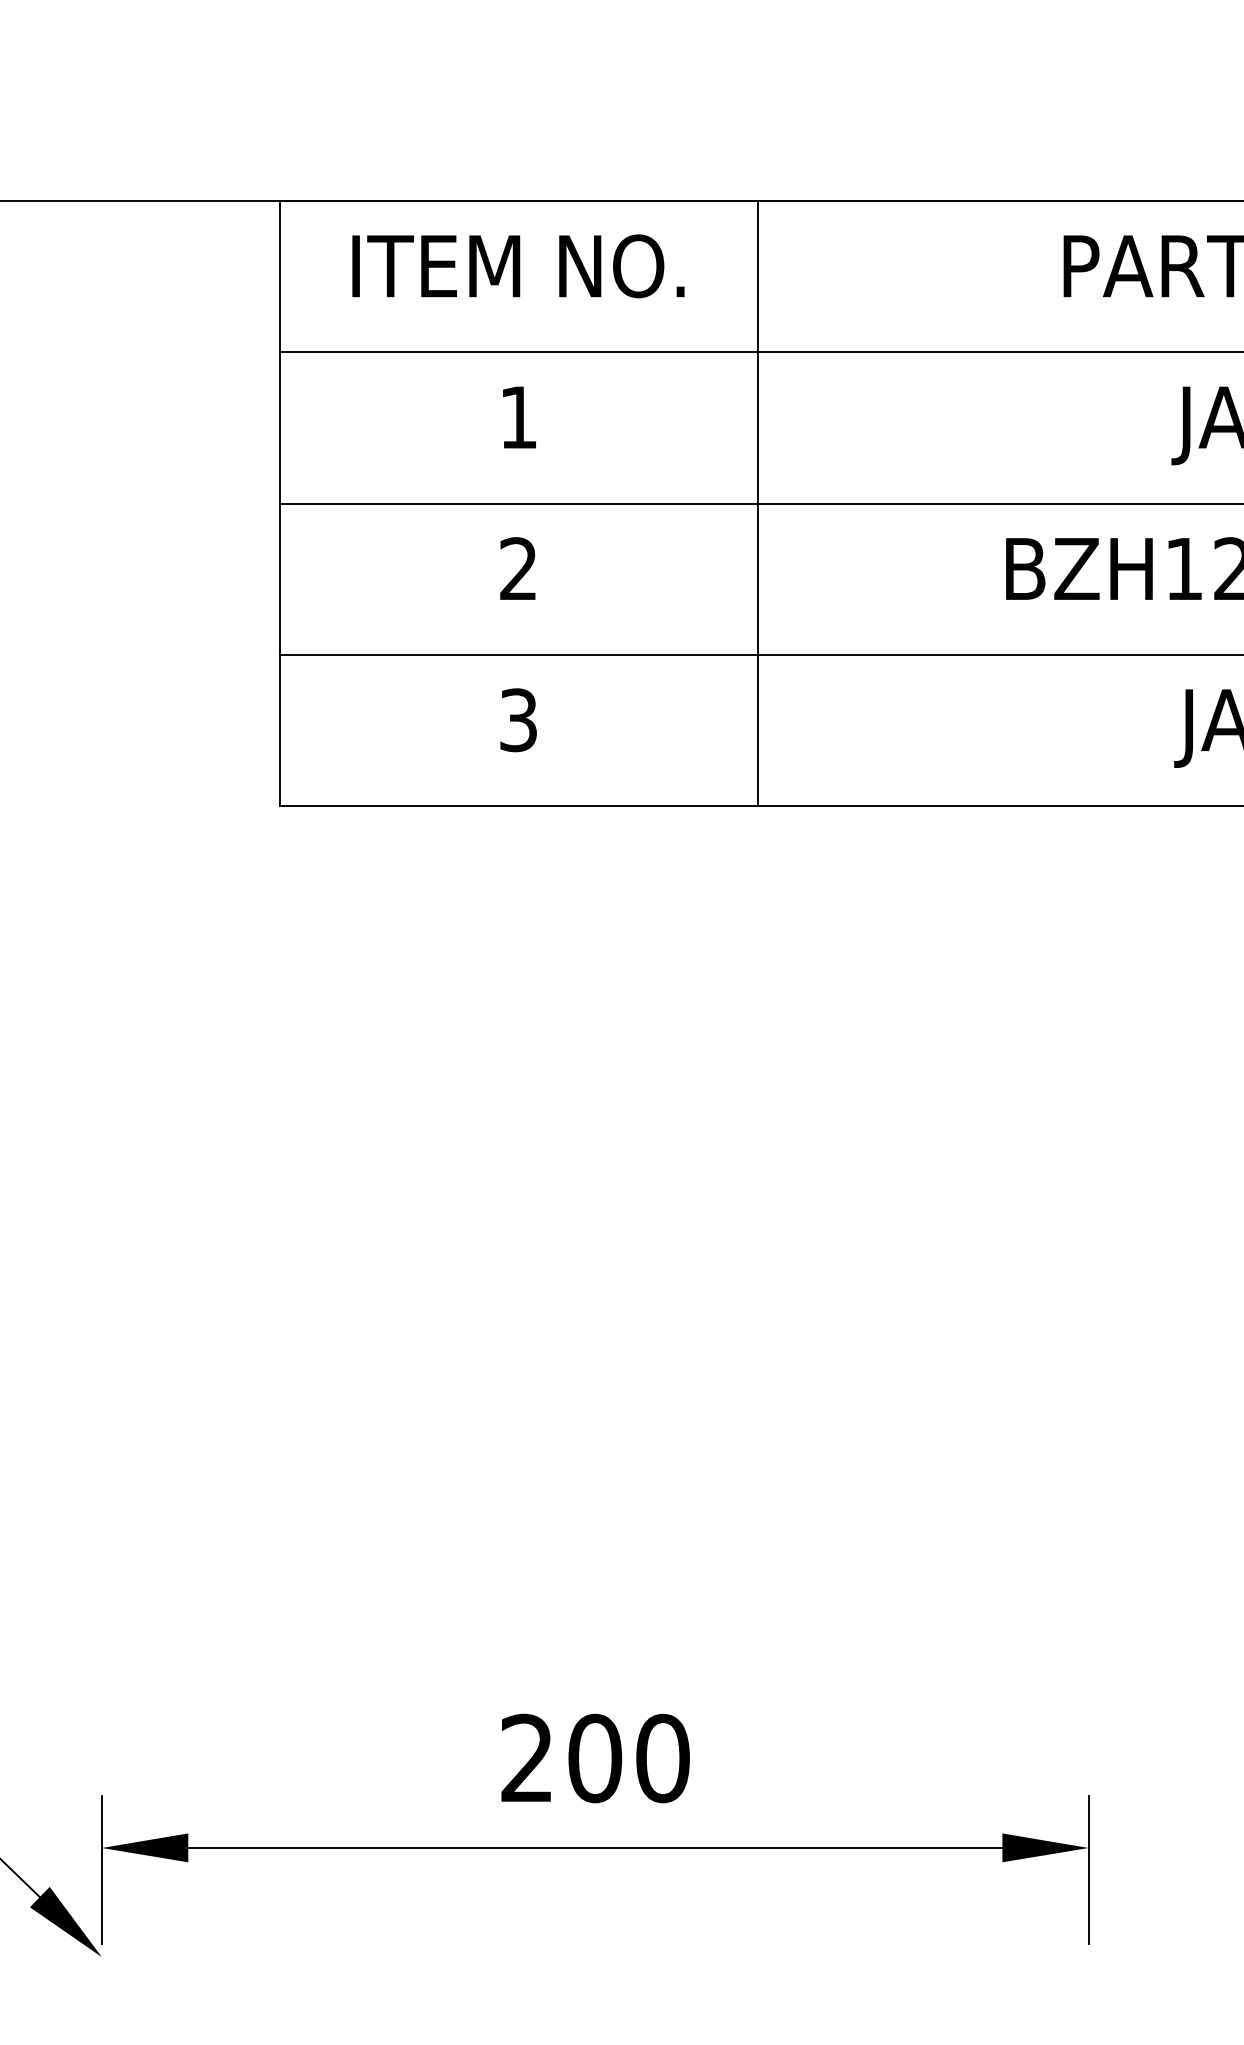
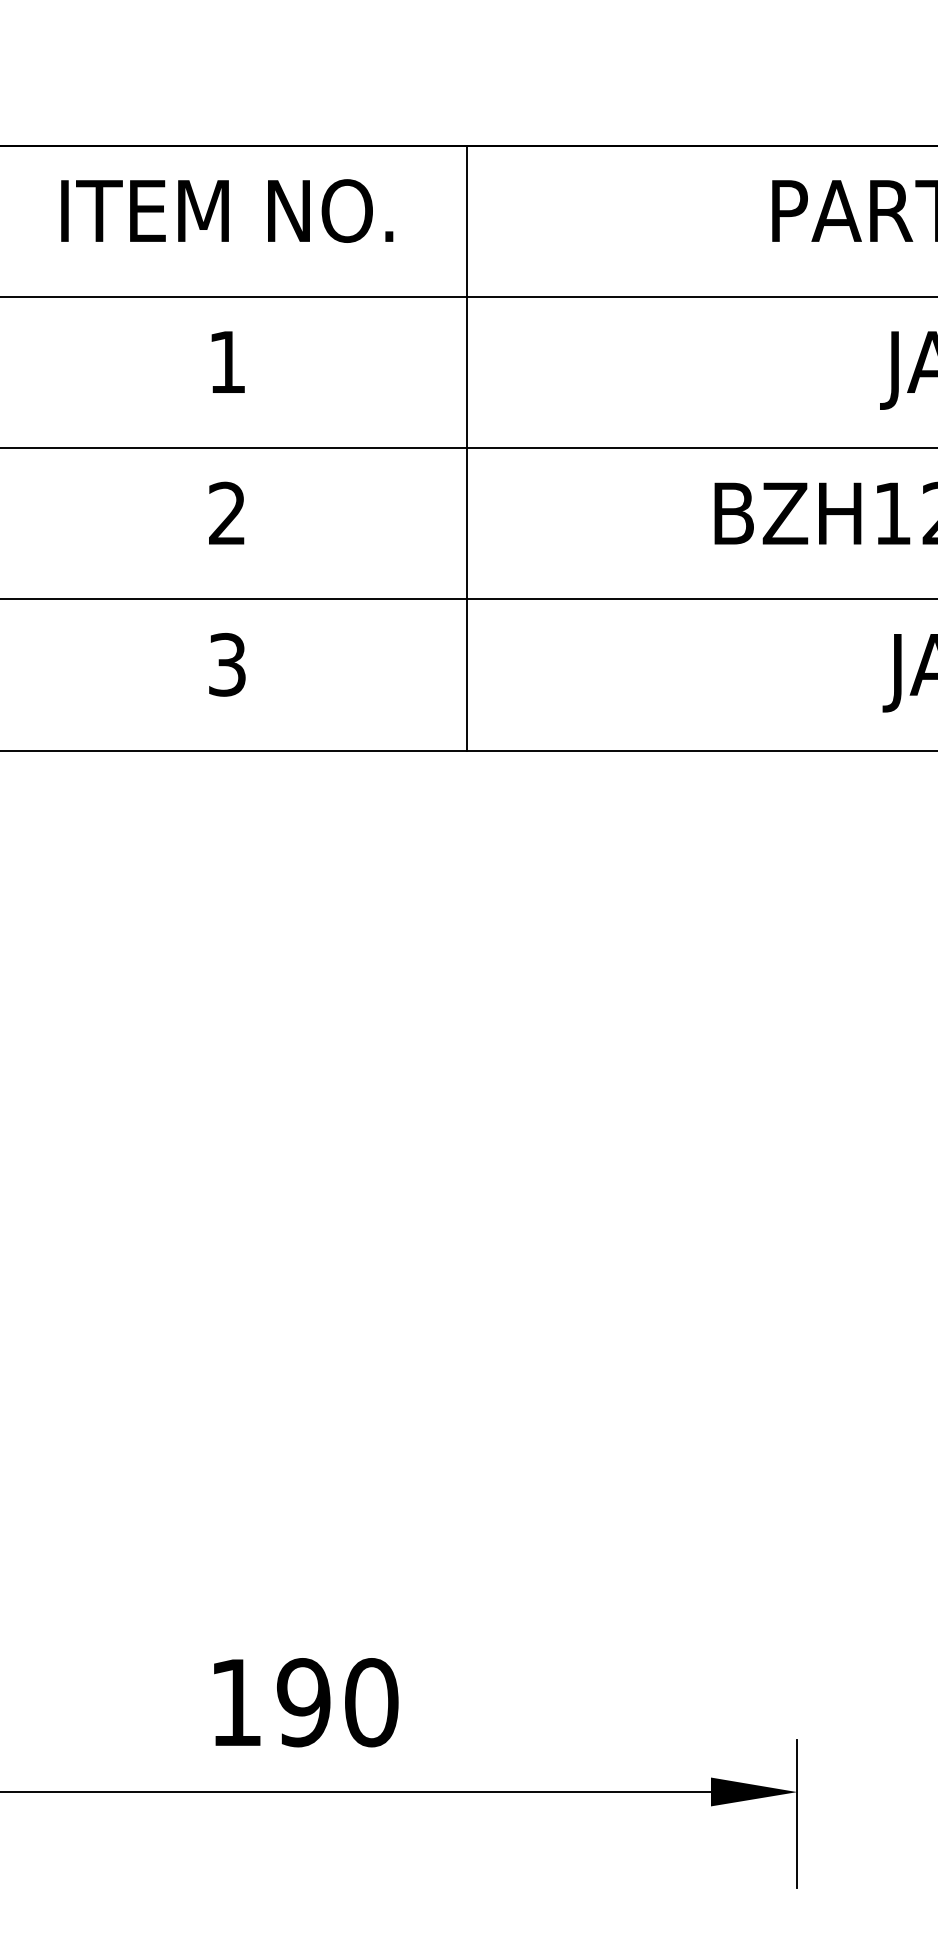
text: (561, 1758) -> (270, 1702), 200 -> 190

